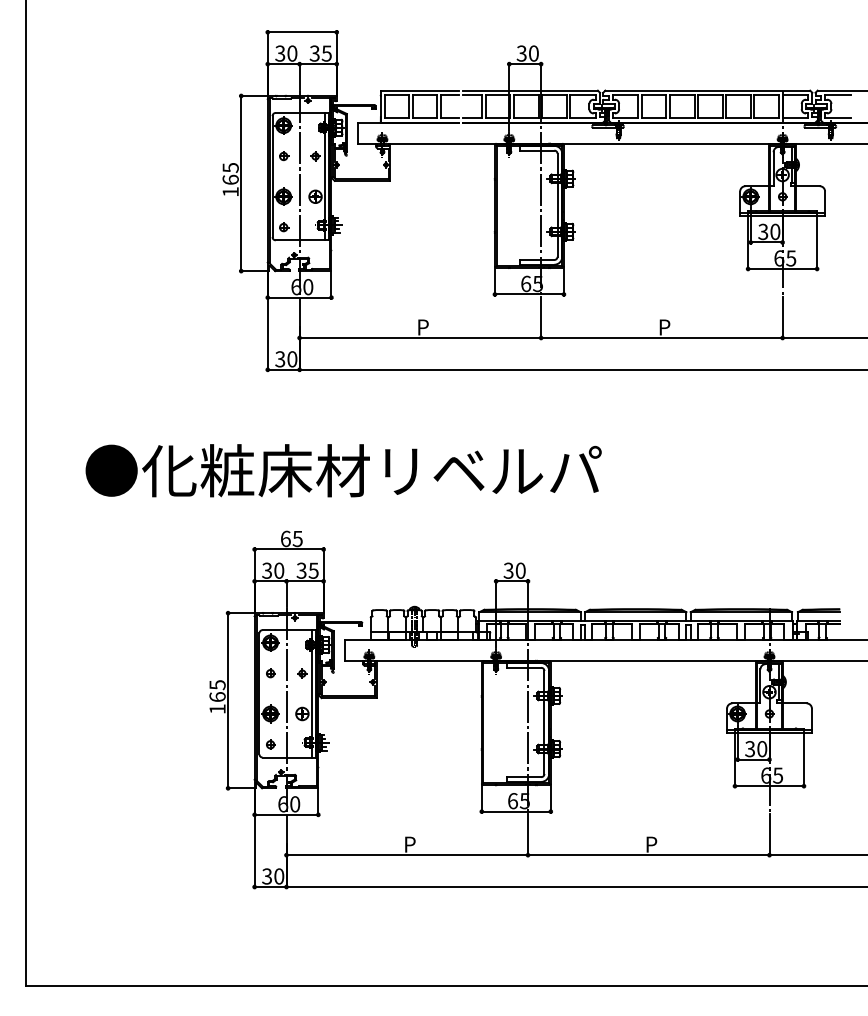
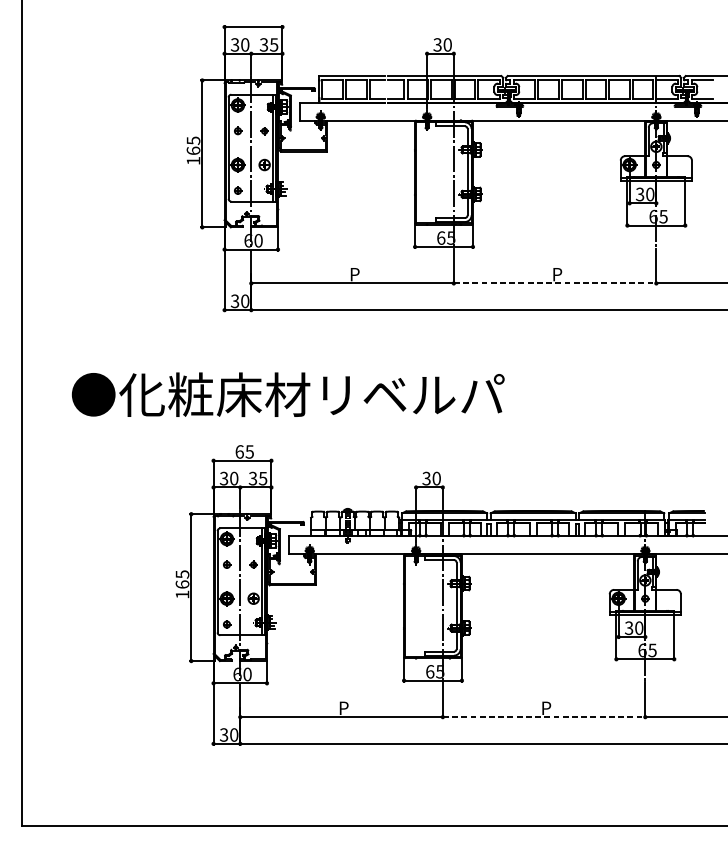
line: (661, 338) -> (554, 283), solid -> dashed
line: (648, 855) -> (543, 717), solid -> dashed

